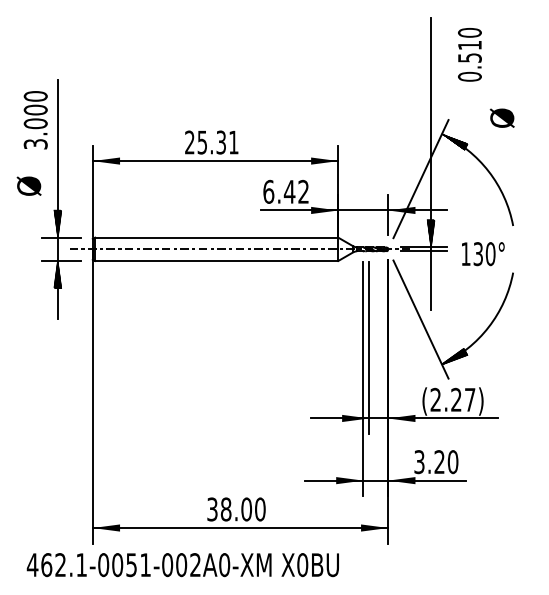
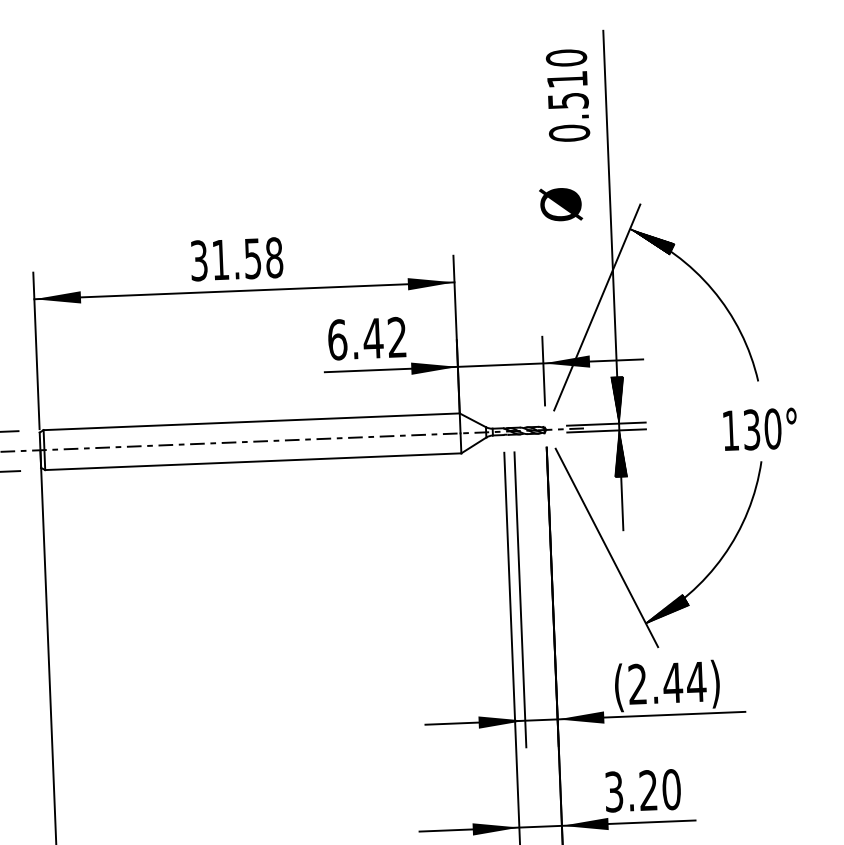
text: (469, 54) -> (567, 95), moved
text: (501, 117) -> (559, 203), moved
text: (211, 142) -> (236, 259), 25.31 -> 31.58
text: (483, 254) -> (760, 430), moved
hatch: (430, 264) -> (619, 453), added
text: (462, 399) -> (683, 681), (2.27) -> (2.44)

